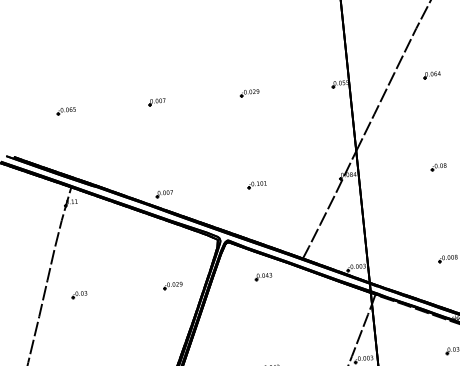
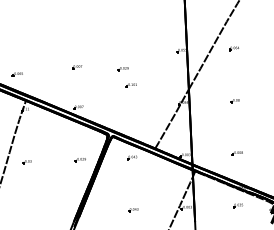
part: (248, 94) -> (122, 69), moved
part: (157, 102) -> (77, 67), moved
part: (64, 111) -> (16, 74), moved
part: (255, 185) -> (130, 85), moved

